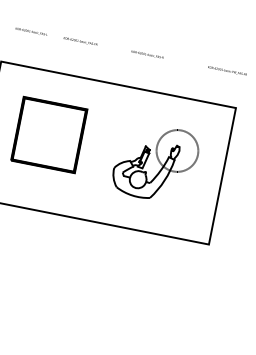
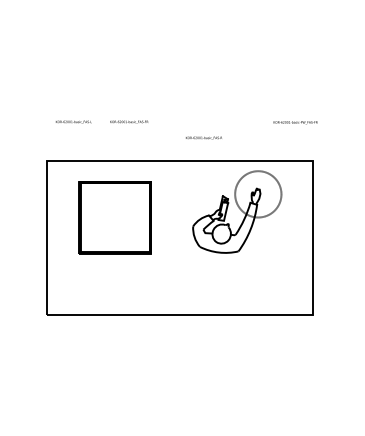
text: (147, 54) -> (203, 137), moved
part: (48, 134) -> (114, 217), moved
part: (156, 162) -> (237, 211), moved

